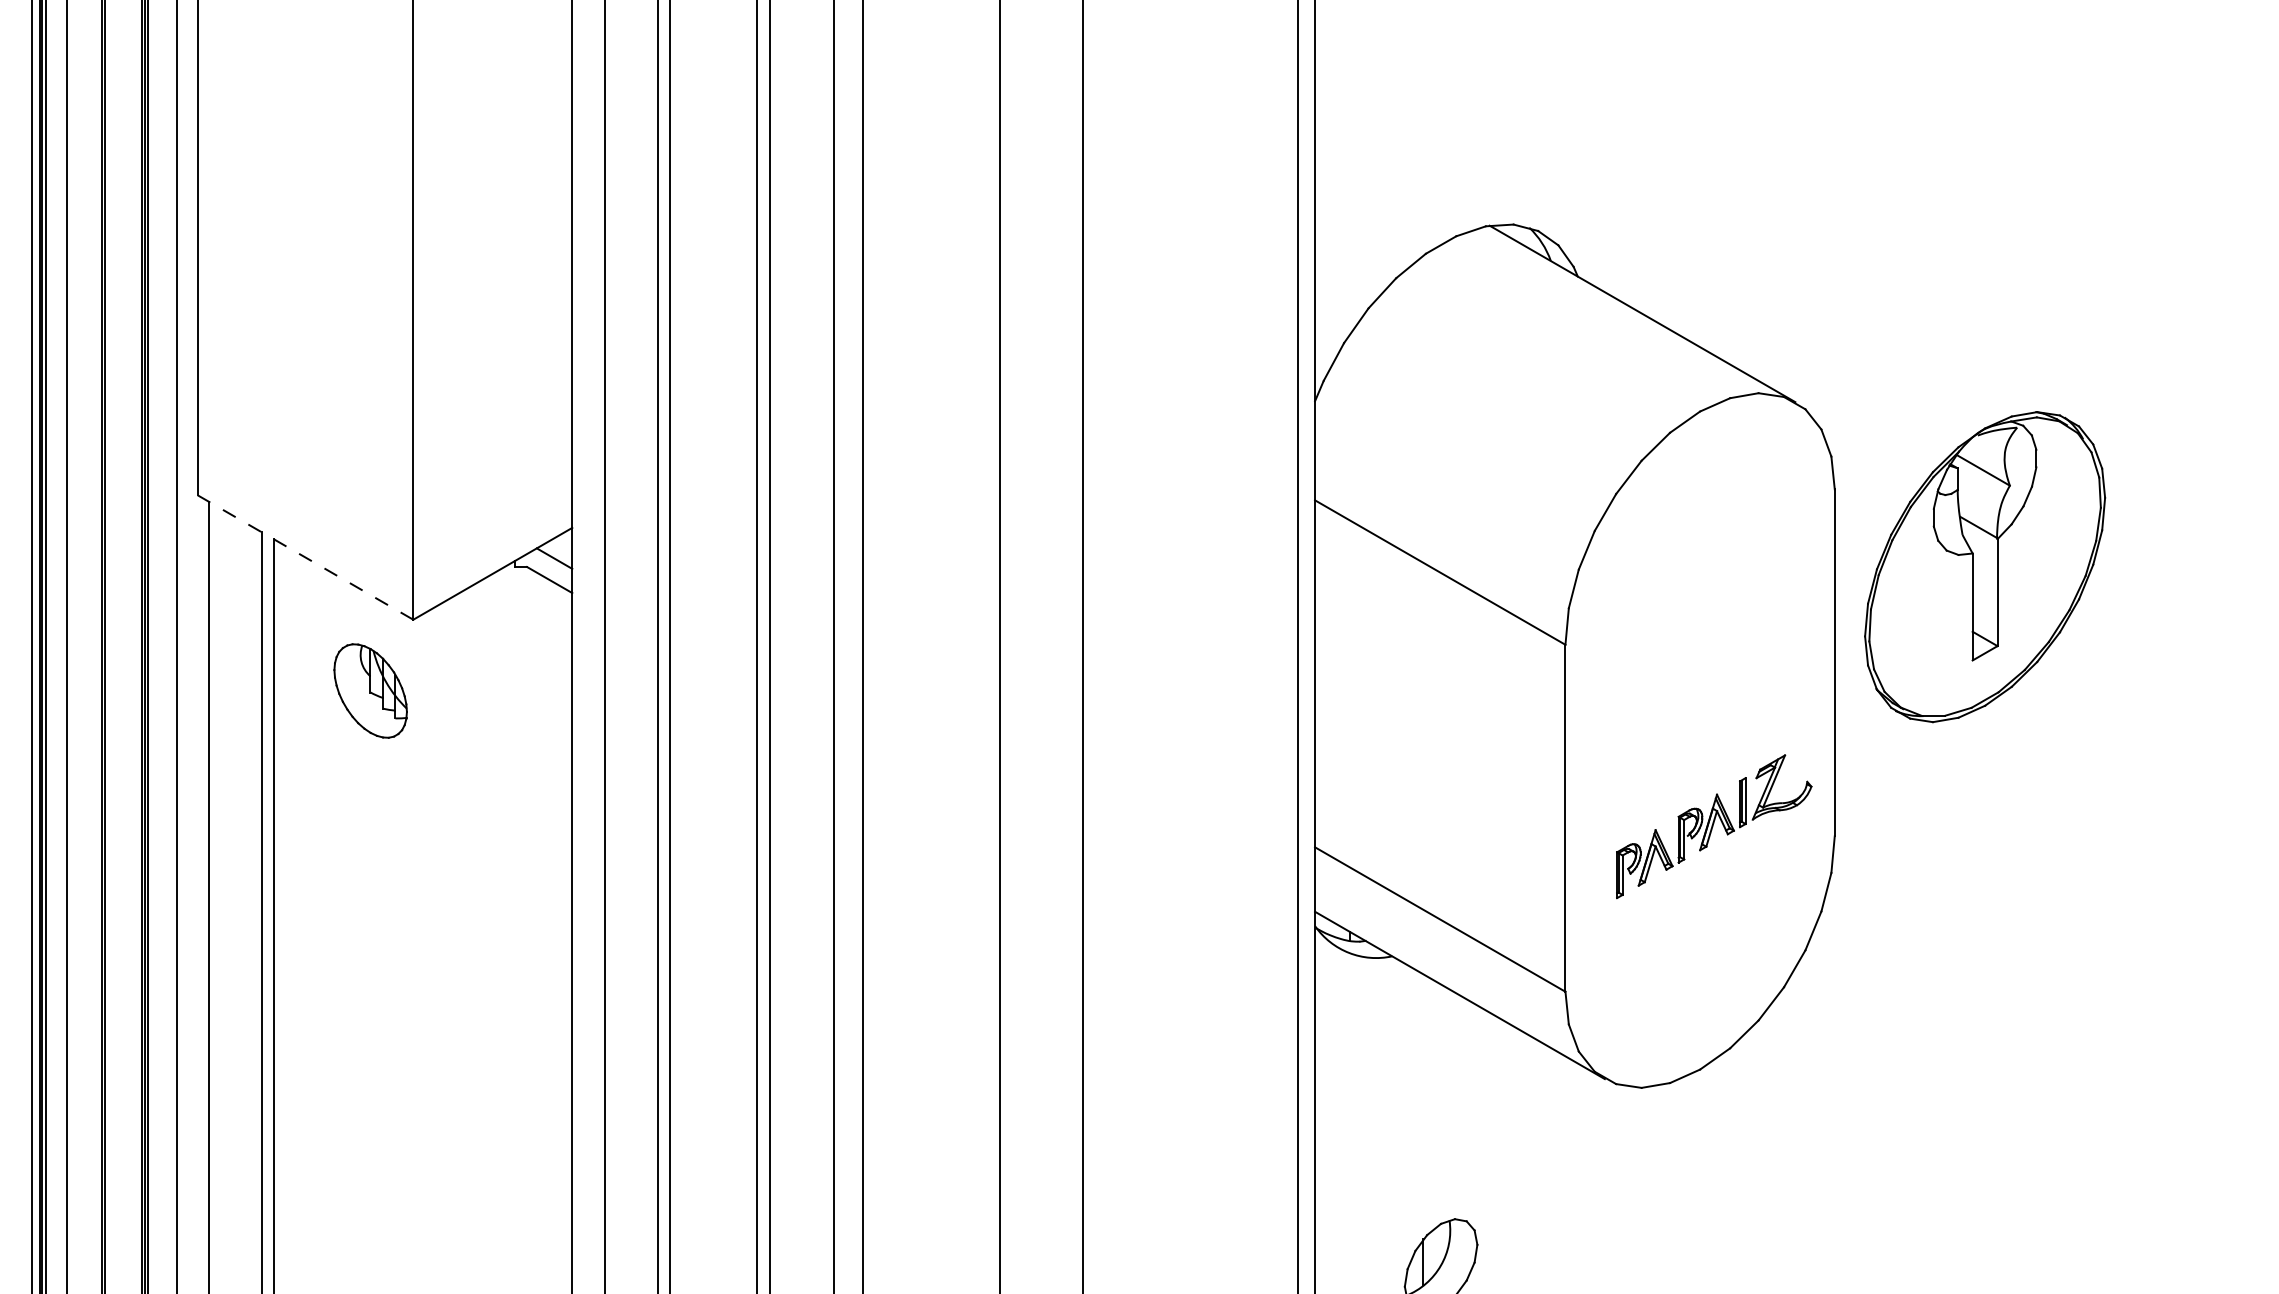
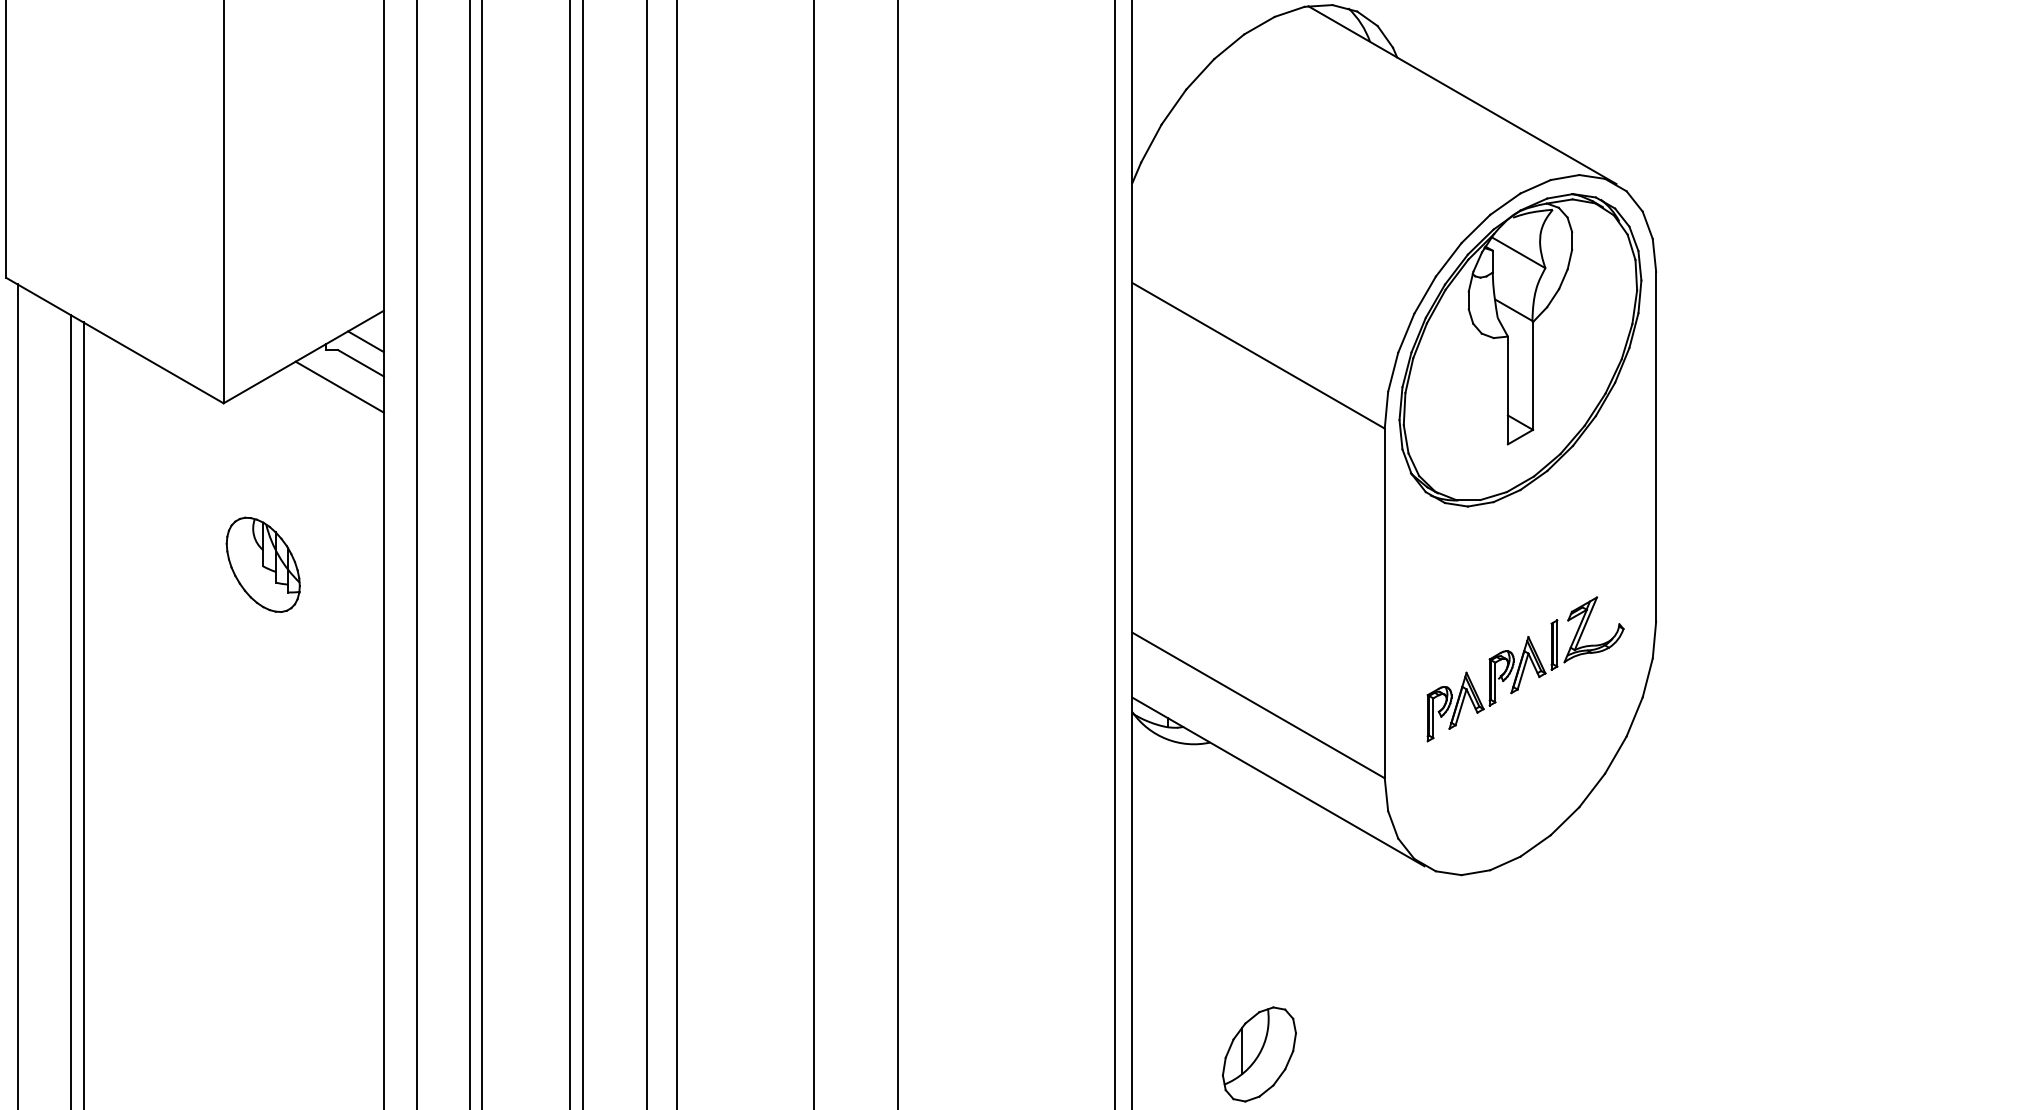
line: (305, 557) -> (114, 340), dashed -> solid
part: (1985, 567) -> (1520, 350), moved
line: (528, 603) -> (339, 386), added
part: (370, 690) -> (263, 564), moved
part: (1714, 826) -> (1525, 669), moved

